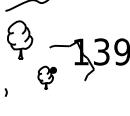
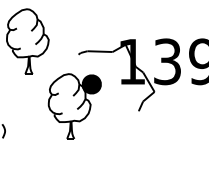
part: (47, 77) -> (74, 105), size x1.67

